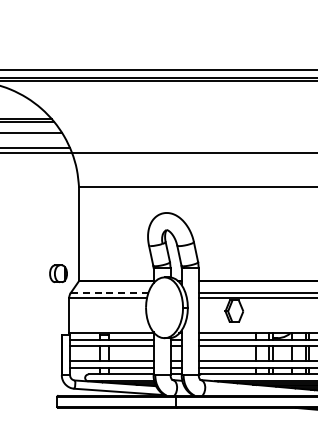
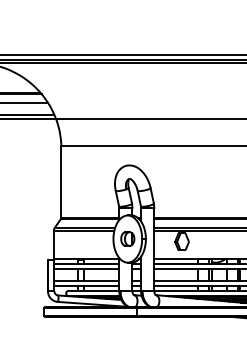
part: (58, 273) -> (127, 238), moved
line: (109, 292) -> (85, 227), dashed -> solid

